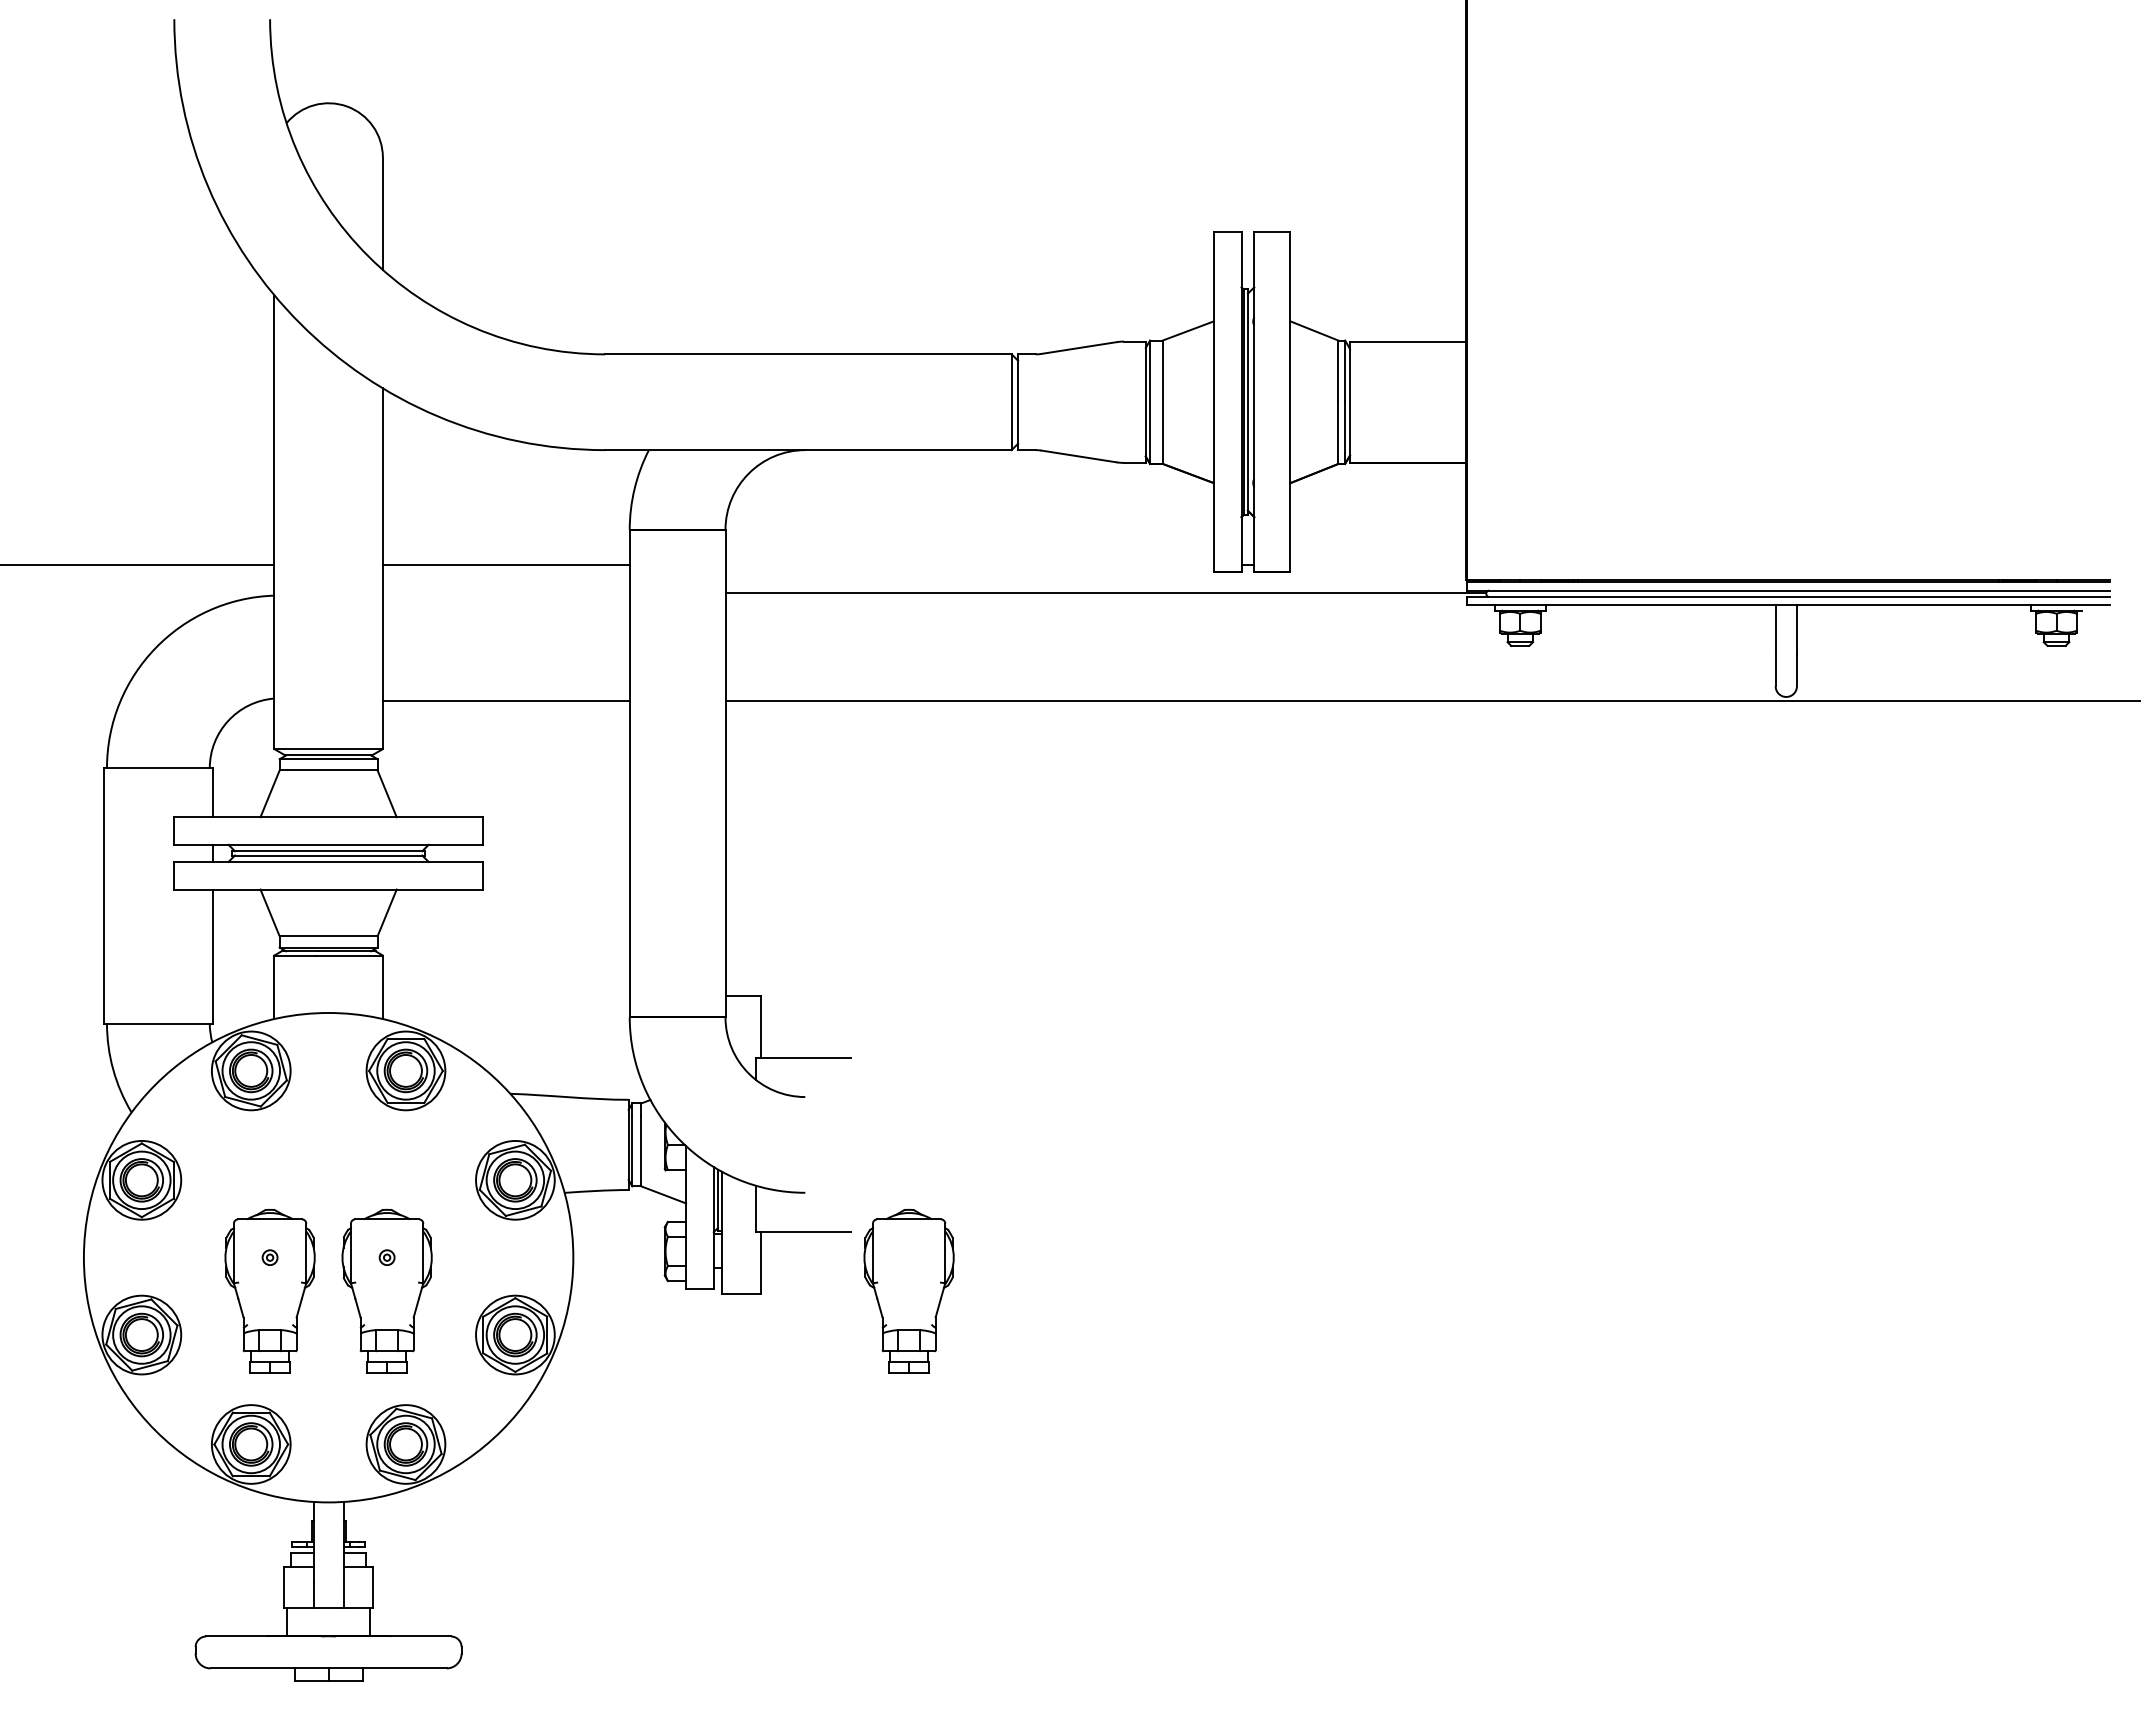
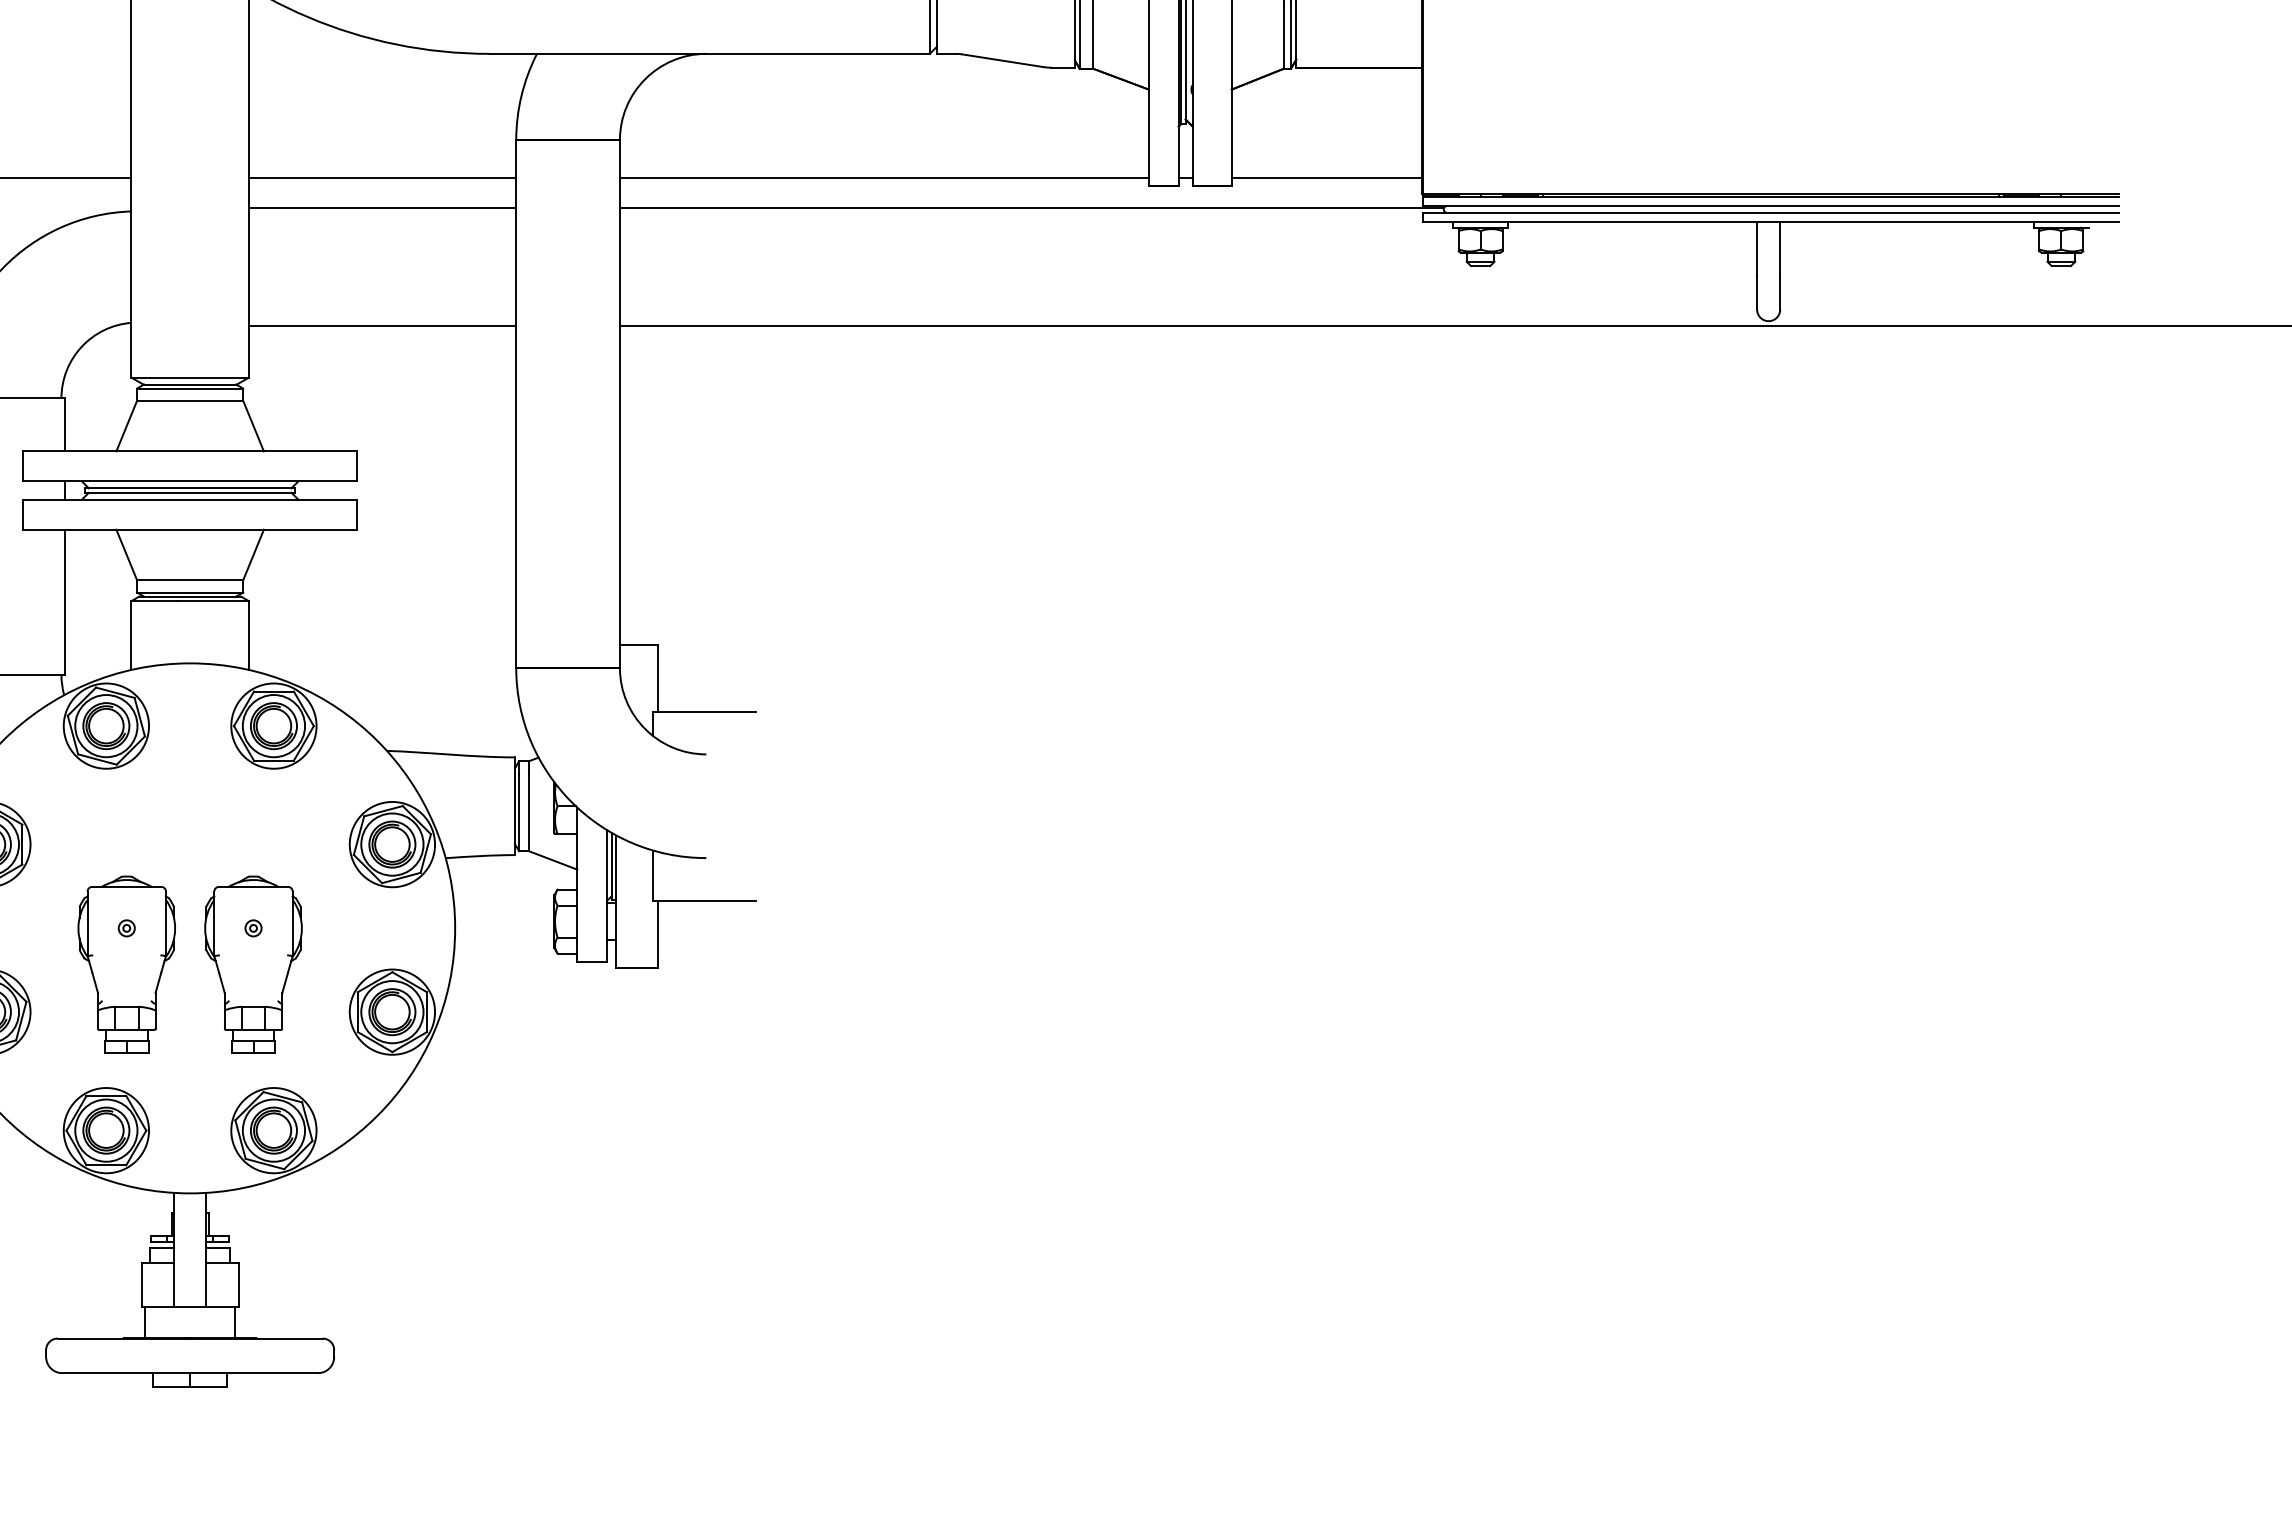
line: (969, 565) -> (884, 178), added
line: (1378, 565) -> (1327, 178), added
line: (505, 592) -> (381, 208), added
part: (908, 1291) -> (818, 964), removed

